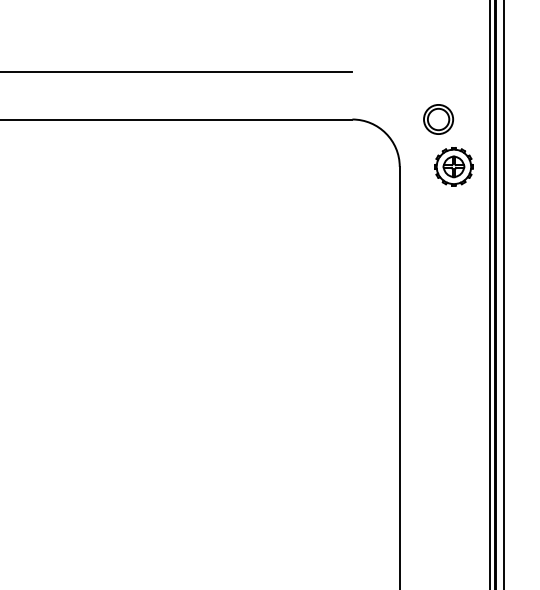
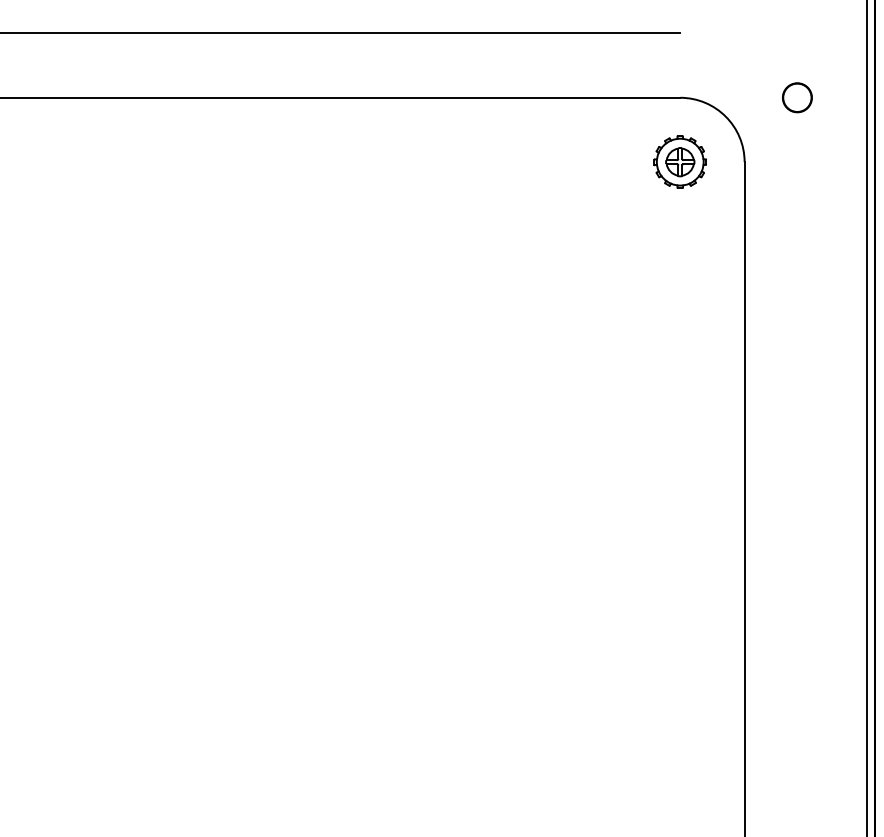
circle: (438, 119) -> (797, 97), size x0.71
part: (453, 166) -> (679, 161), moved

